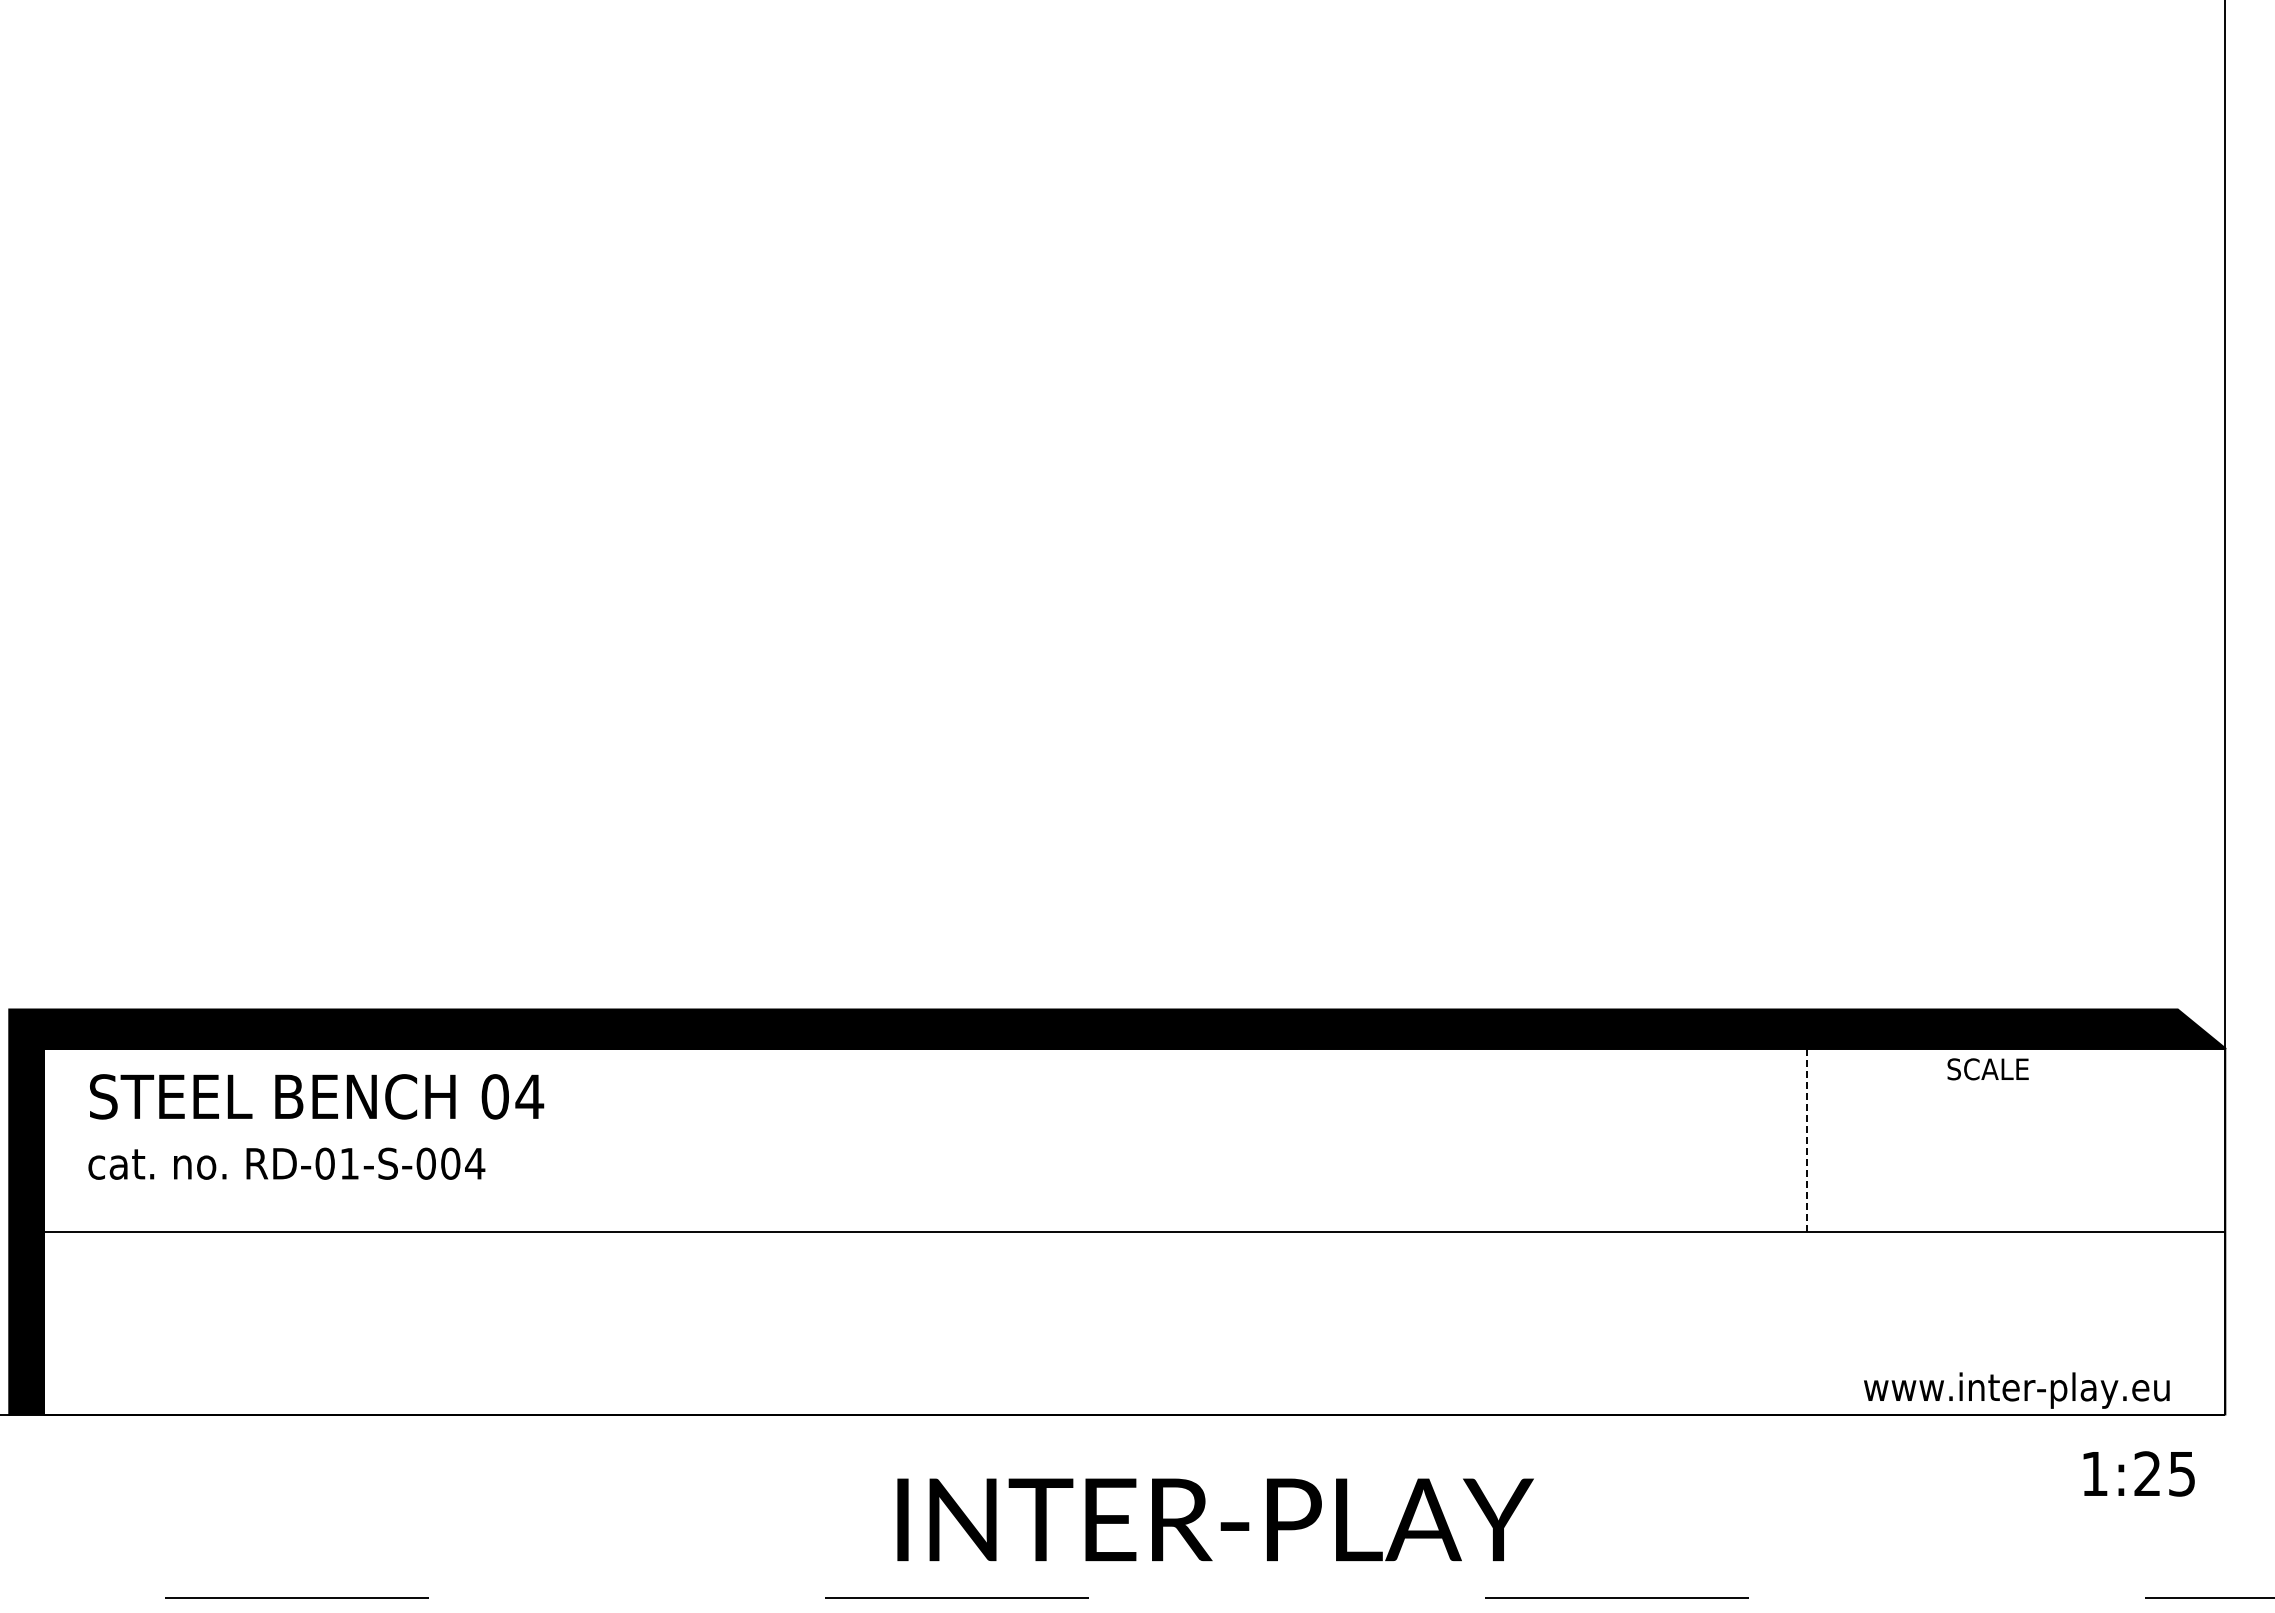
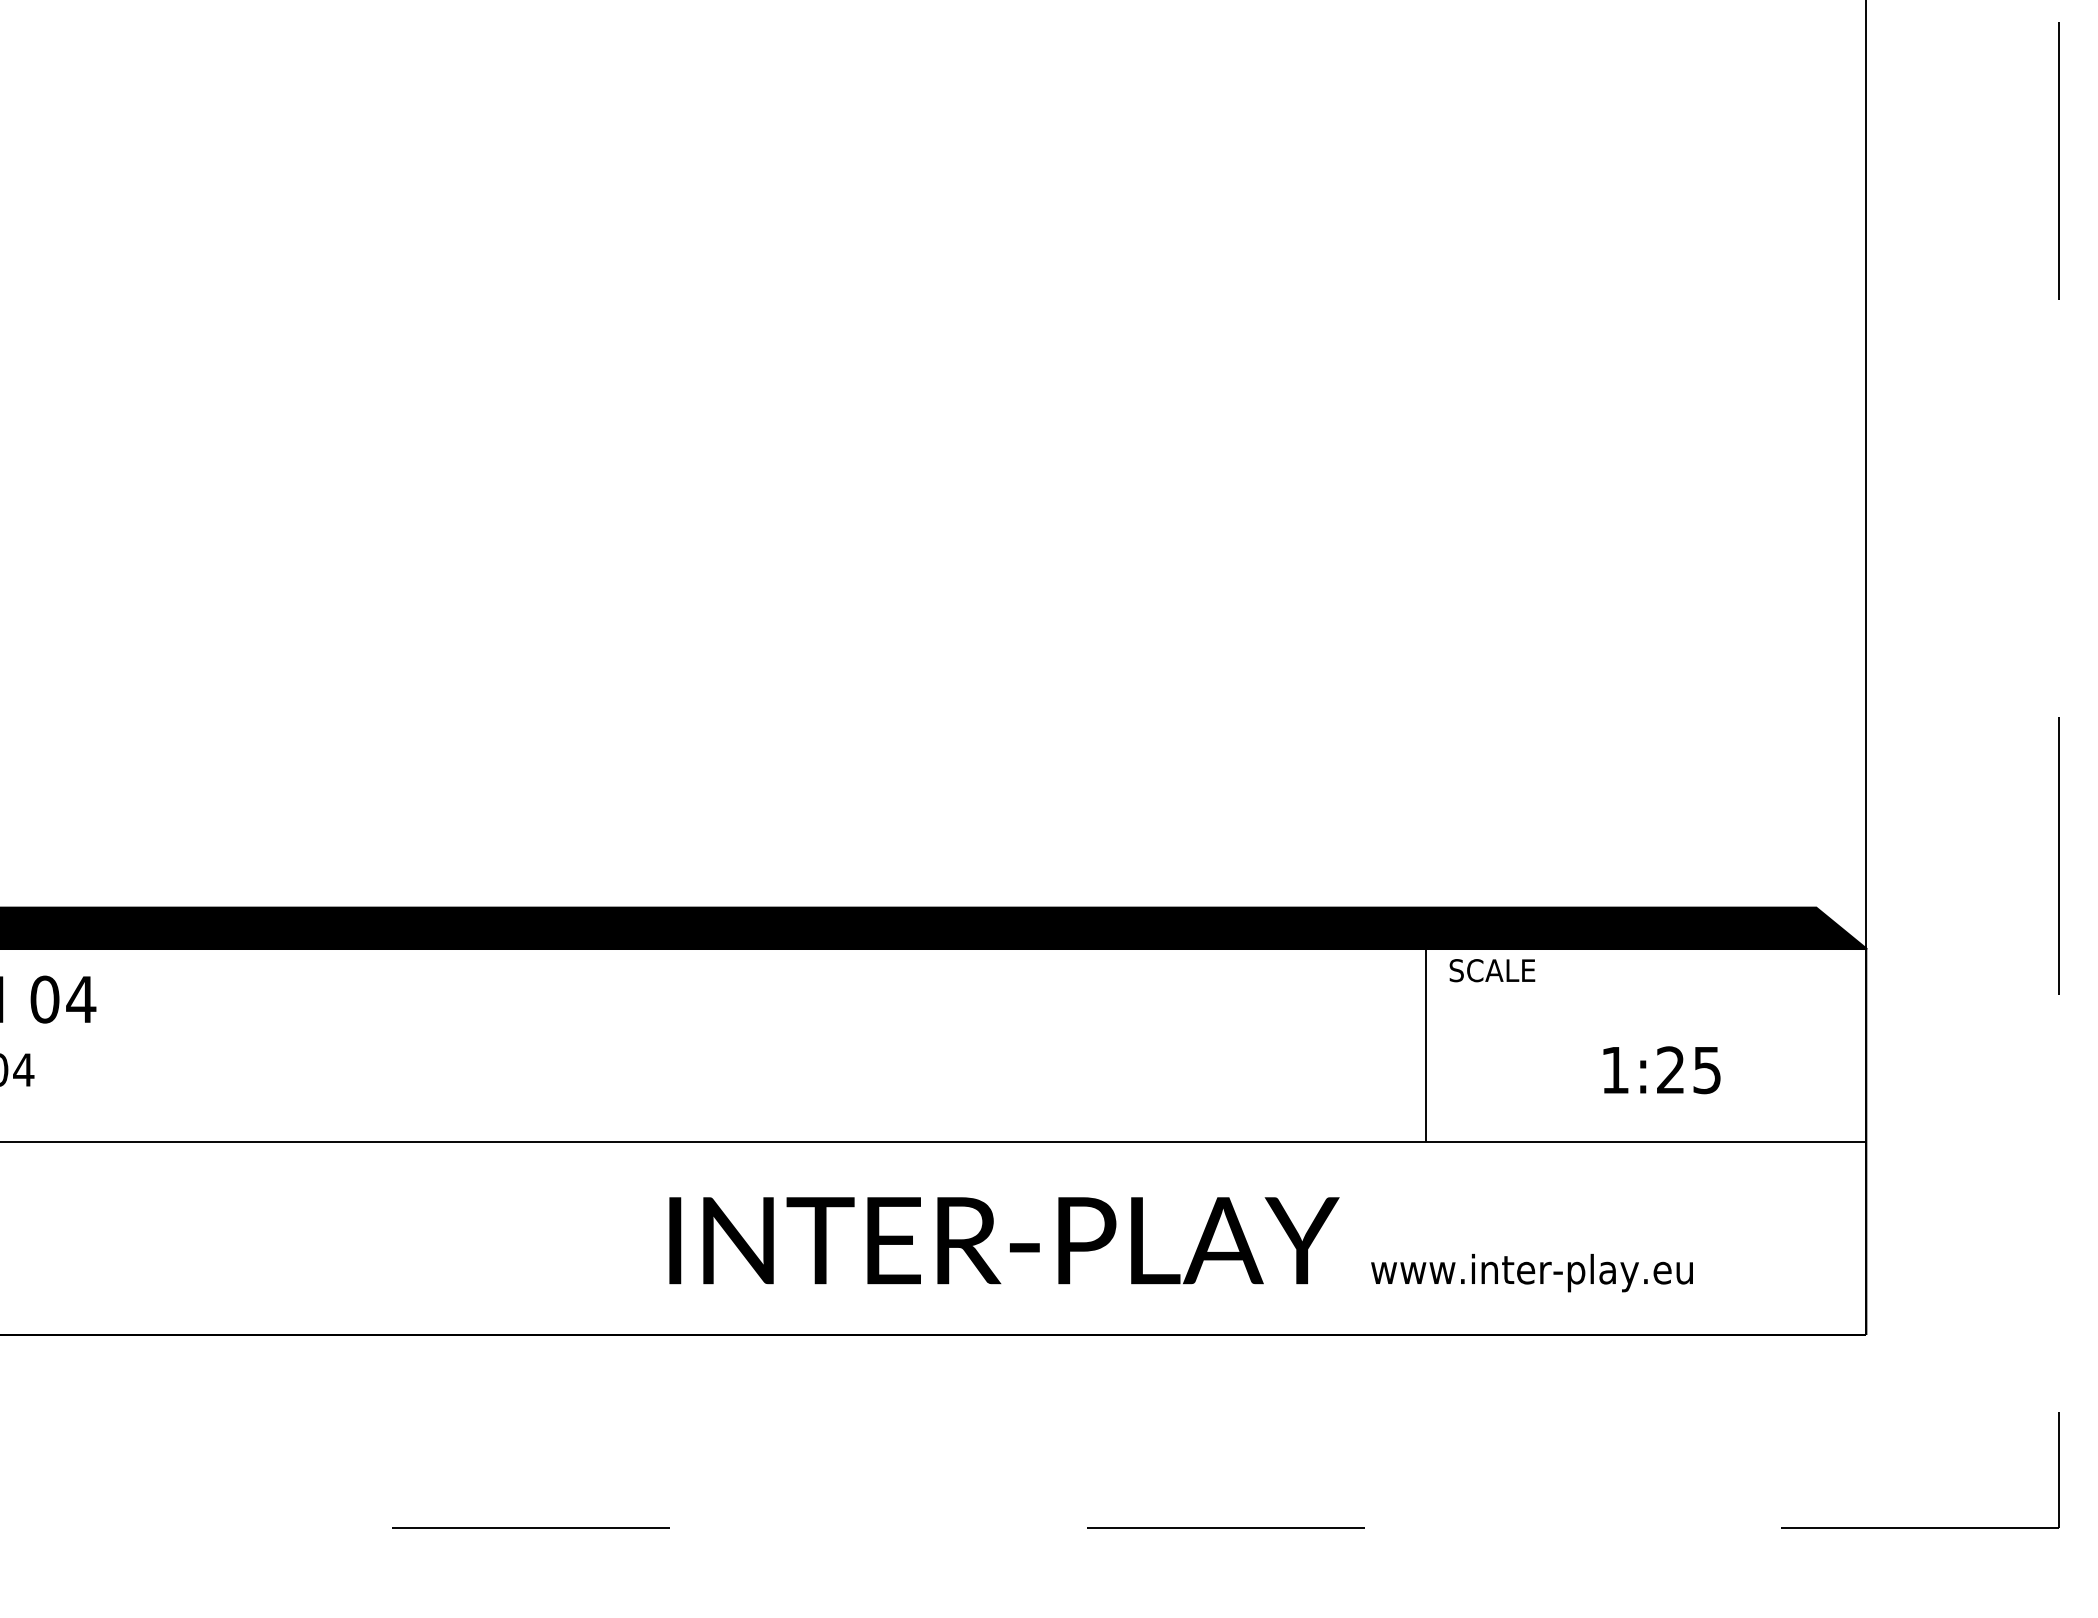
text: (1987, 1069) -> (1491, 970), moved
line: (1806, 1140) -> (1425, 1045), dashed -> solid
text: (2016, 1390) -> (1531, 1272), moved
text: (2138, 1473) -> (1661, 1069), moved
text: (1215, 1519) -> (1004, 1240), moved

